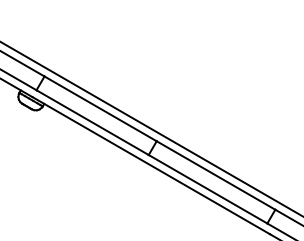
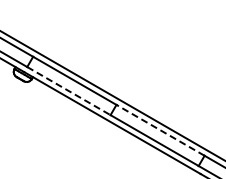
line: (93, 123) -> (69, 91), solid -> dashed
line: (215, 175) -> (160, 130), solid -> dashed

